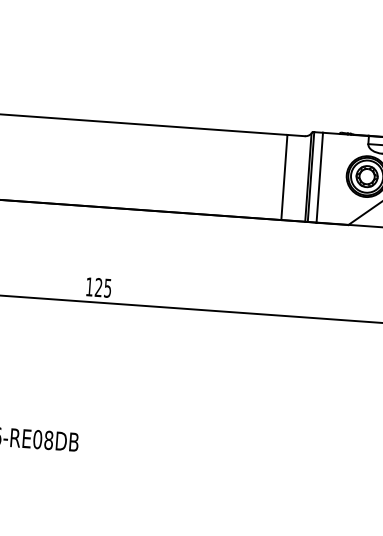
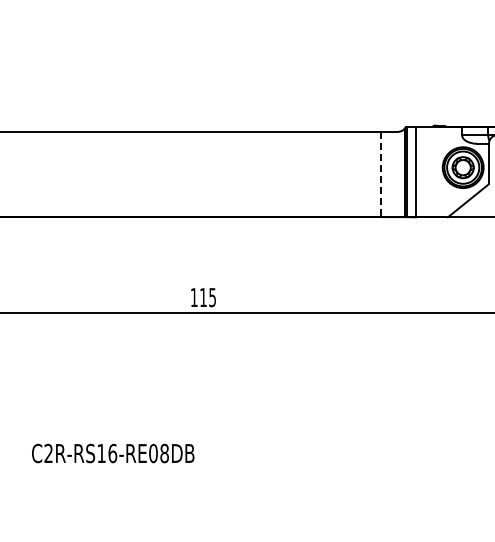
line: (284, 177) -> (380, 174), solid -> dashed
text: (98, 287) -> (203, 297), 125 -> 115

